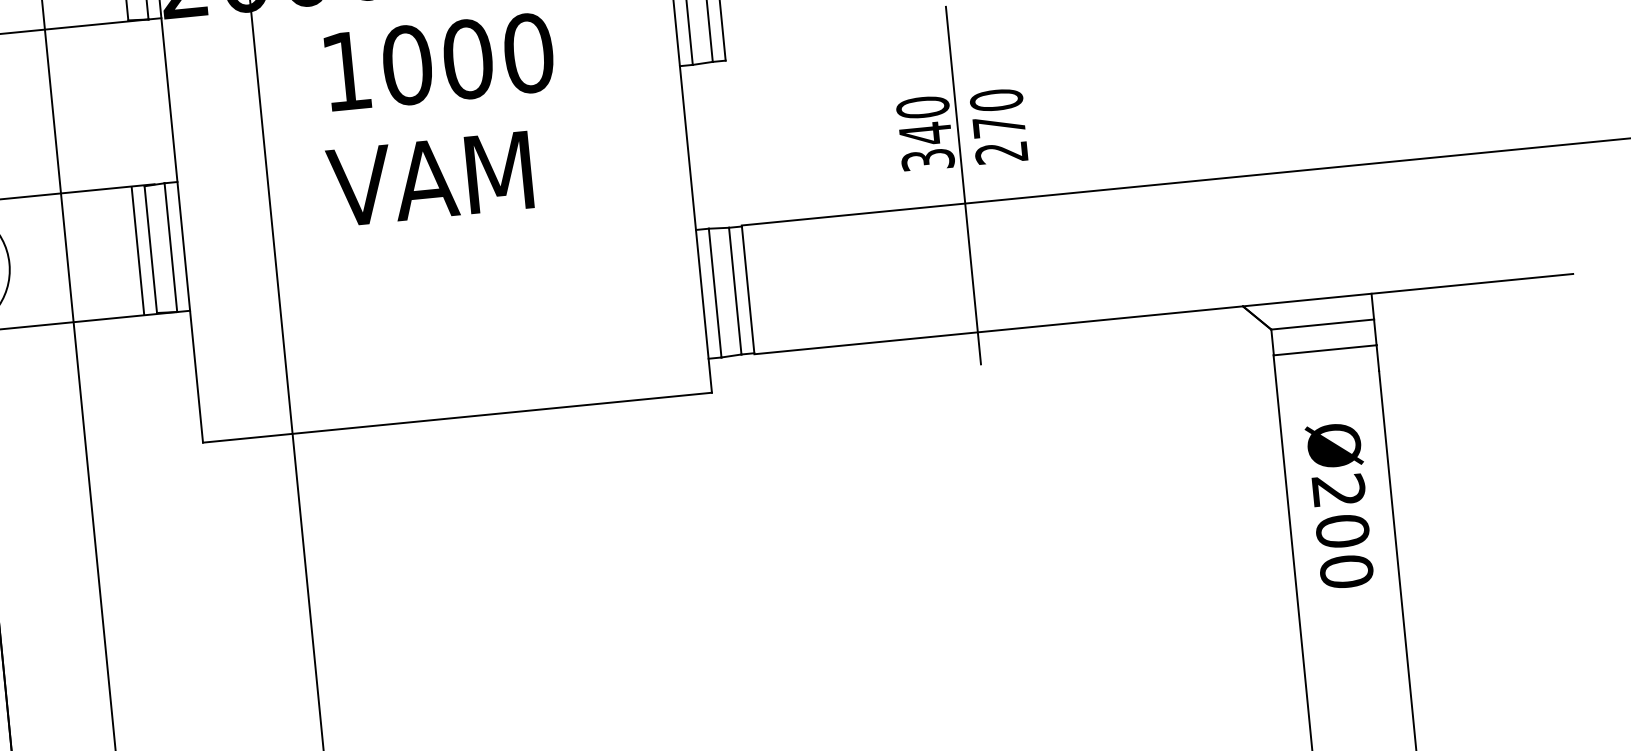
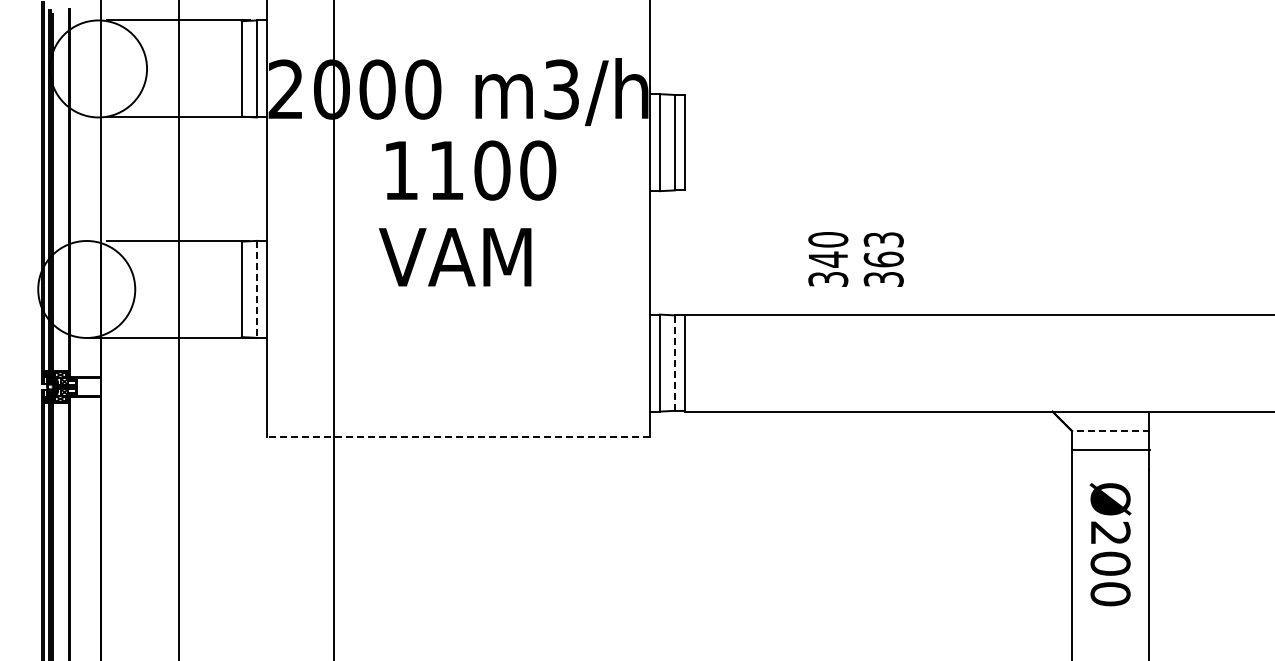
text: (407, 65) -> (446, 170), 1000 -> 1100
text: (998, 126) -> (883, 259), 270 -> 363
line: (962, 184) -> (852, 300), removed
line: (170, 247) -> (256, 289), solid -> dashed
line: (138, 250) -> (232, 289), removed
line: (734, 291) -> (674, 363), solid -> dashed
line: (1322, 325) -> (1110, 431), solid -> dashed
line: (457, 418) -> (458, 437), solid -> dashed
text: (1340, 505) -> (1110, 544), moved

